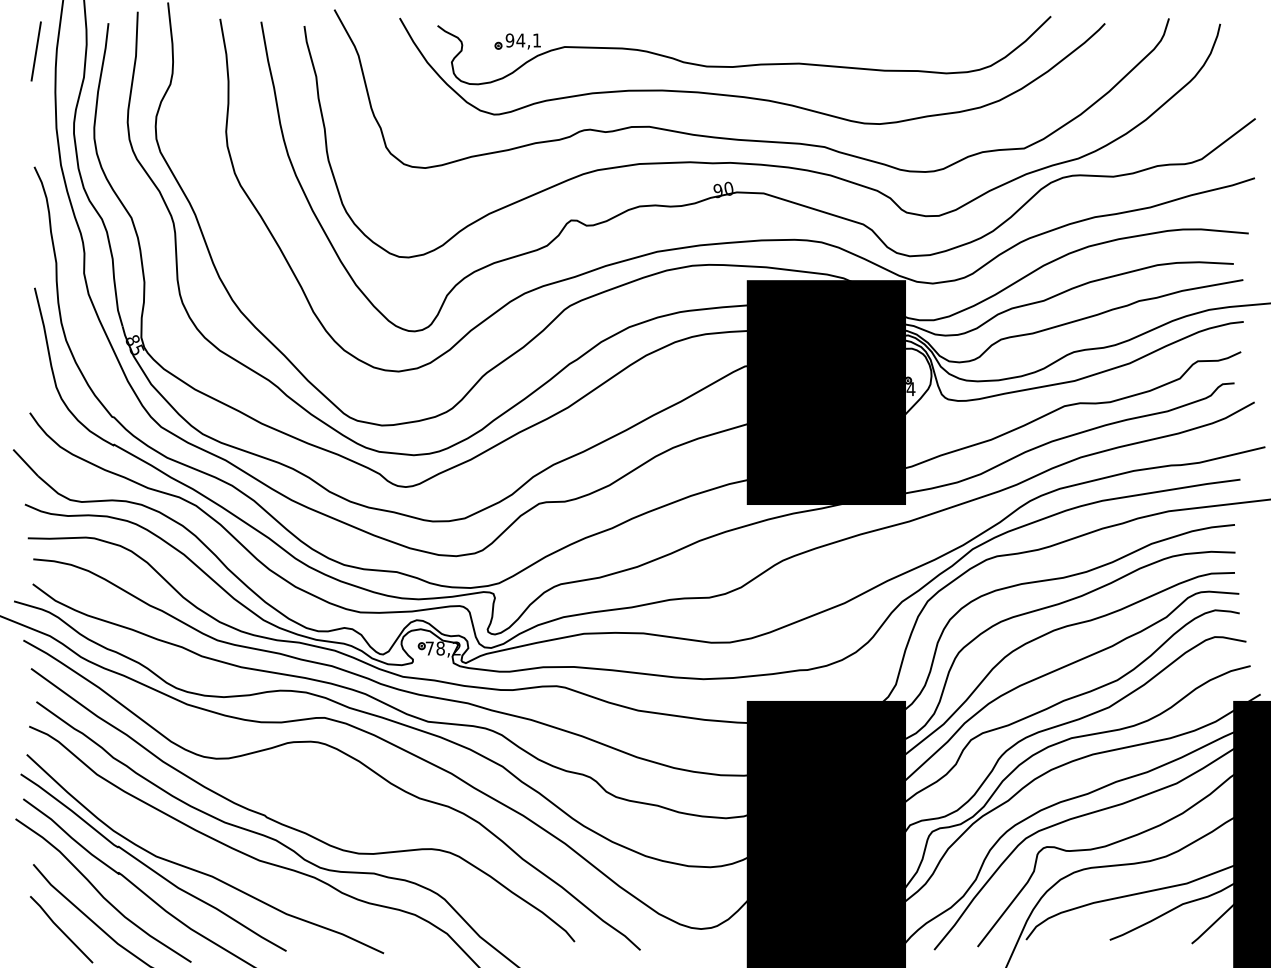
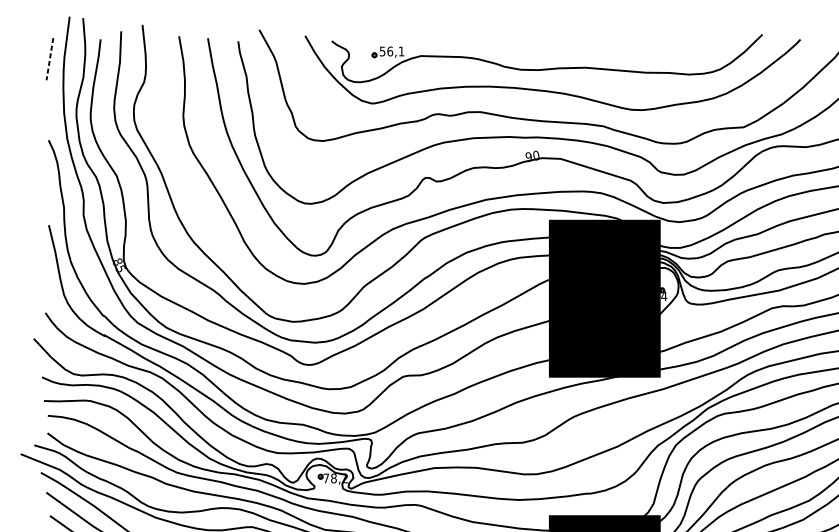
text: (515, 40) -> (386, 51), 94,1 -> 56,1
line: (36, 51) -> (50, 59), solid -> dashed

